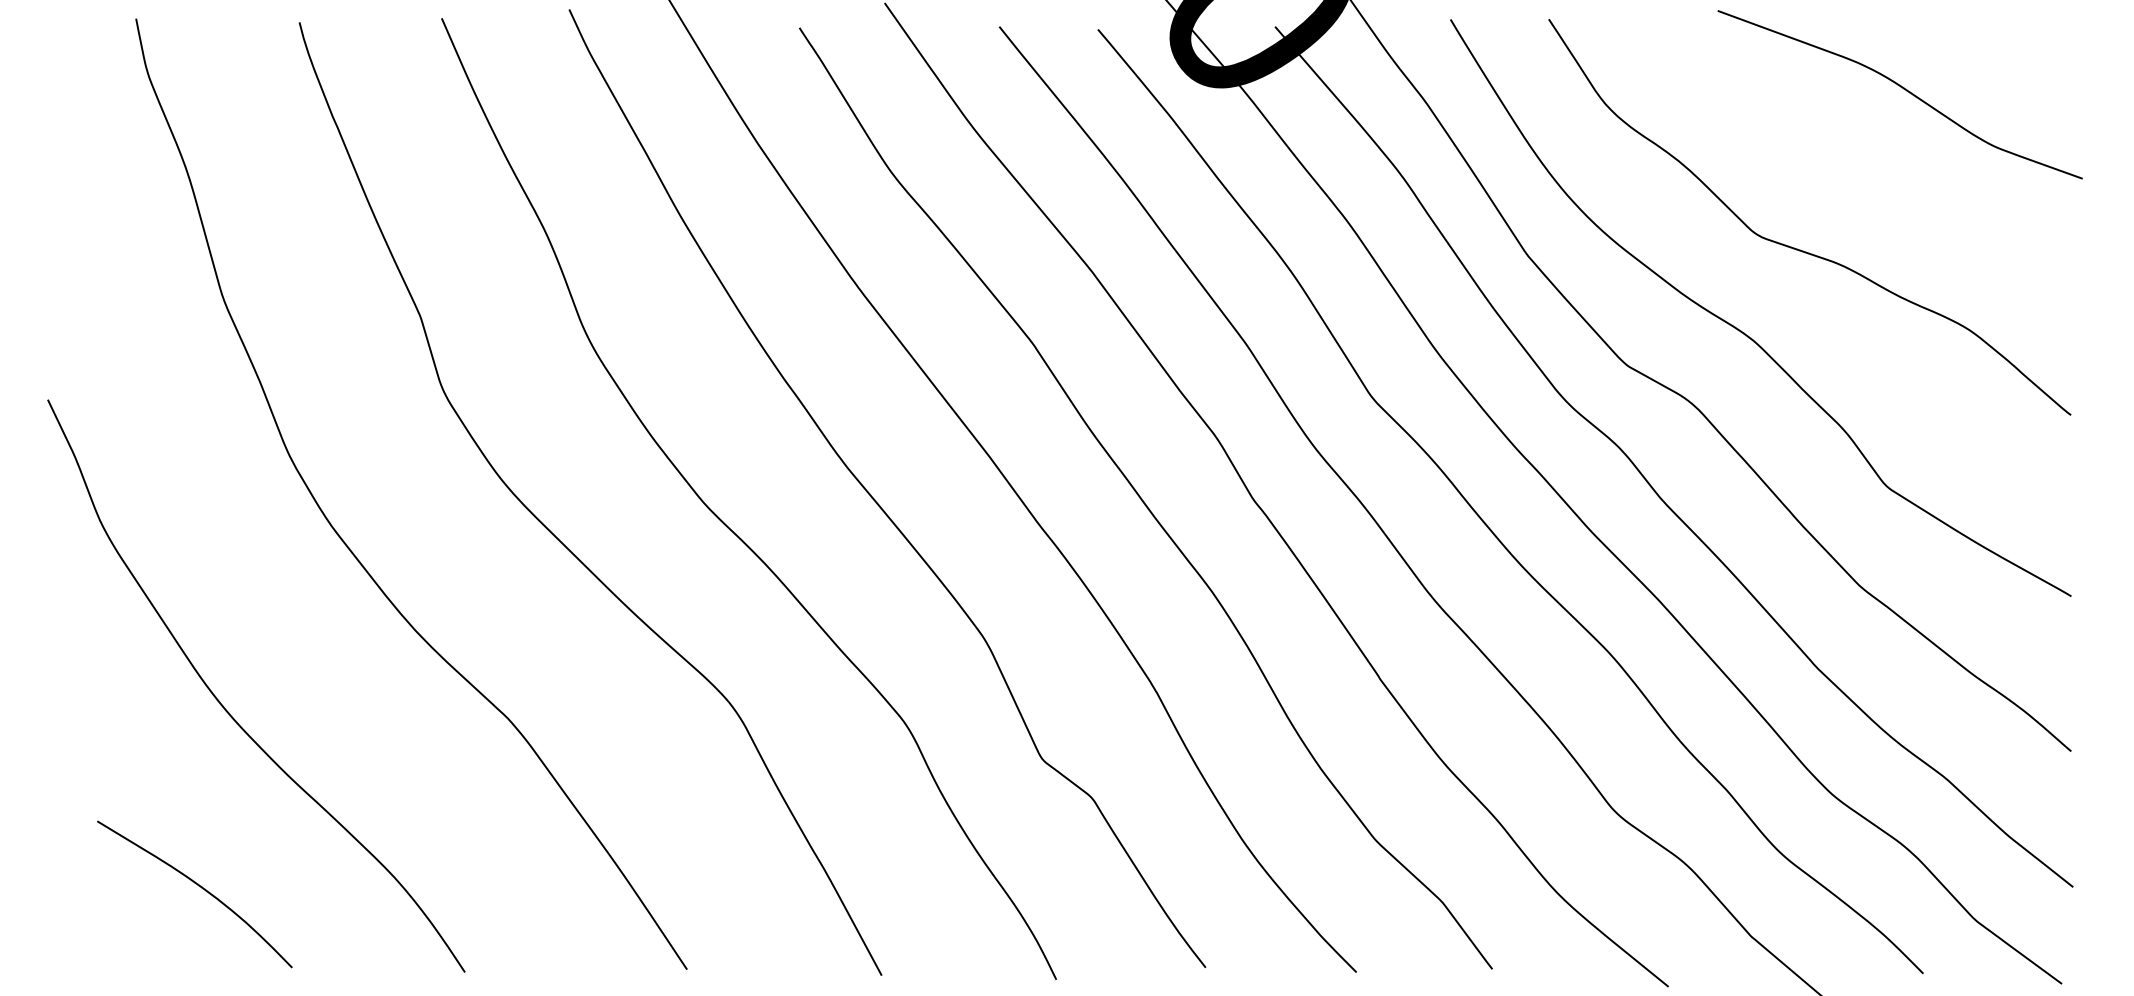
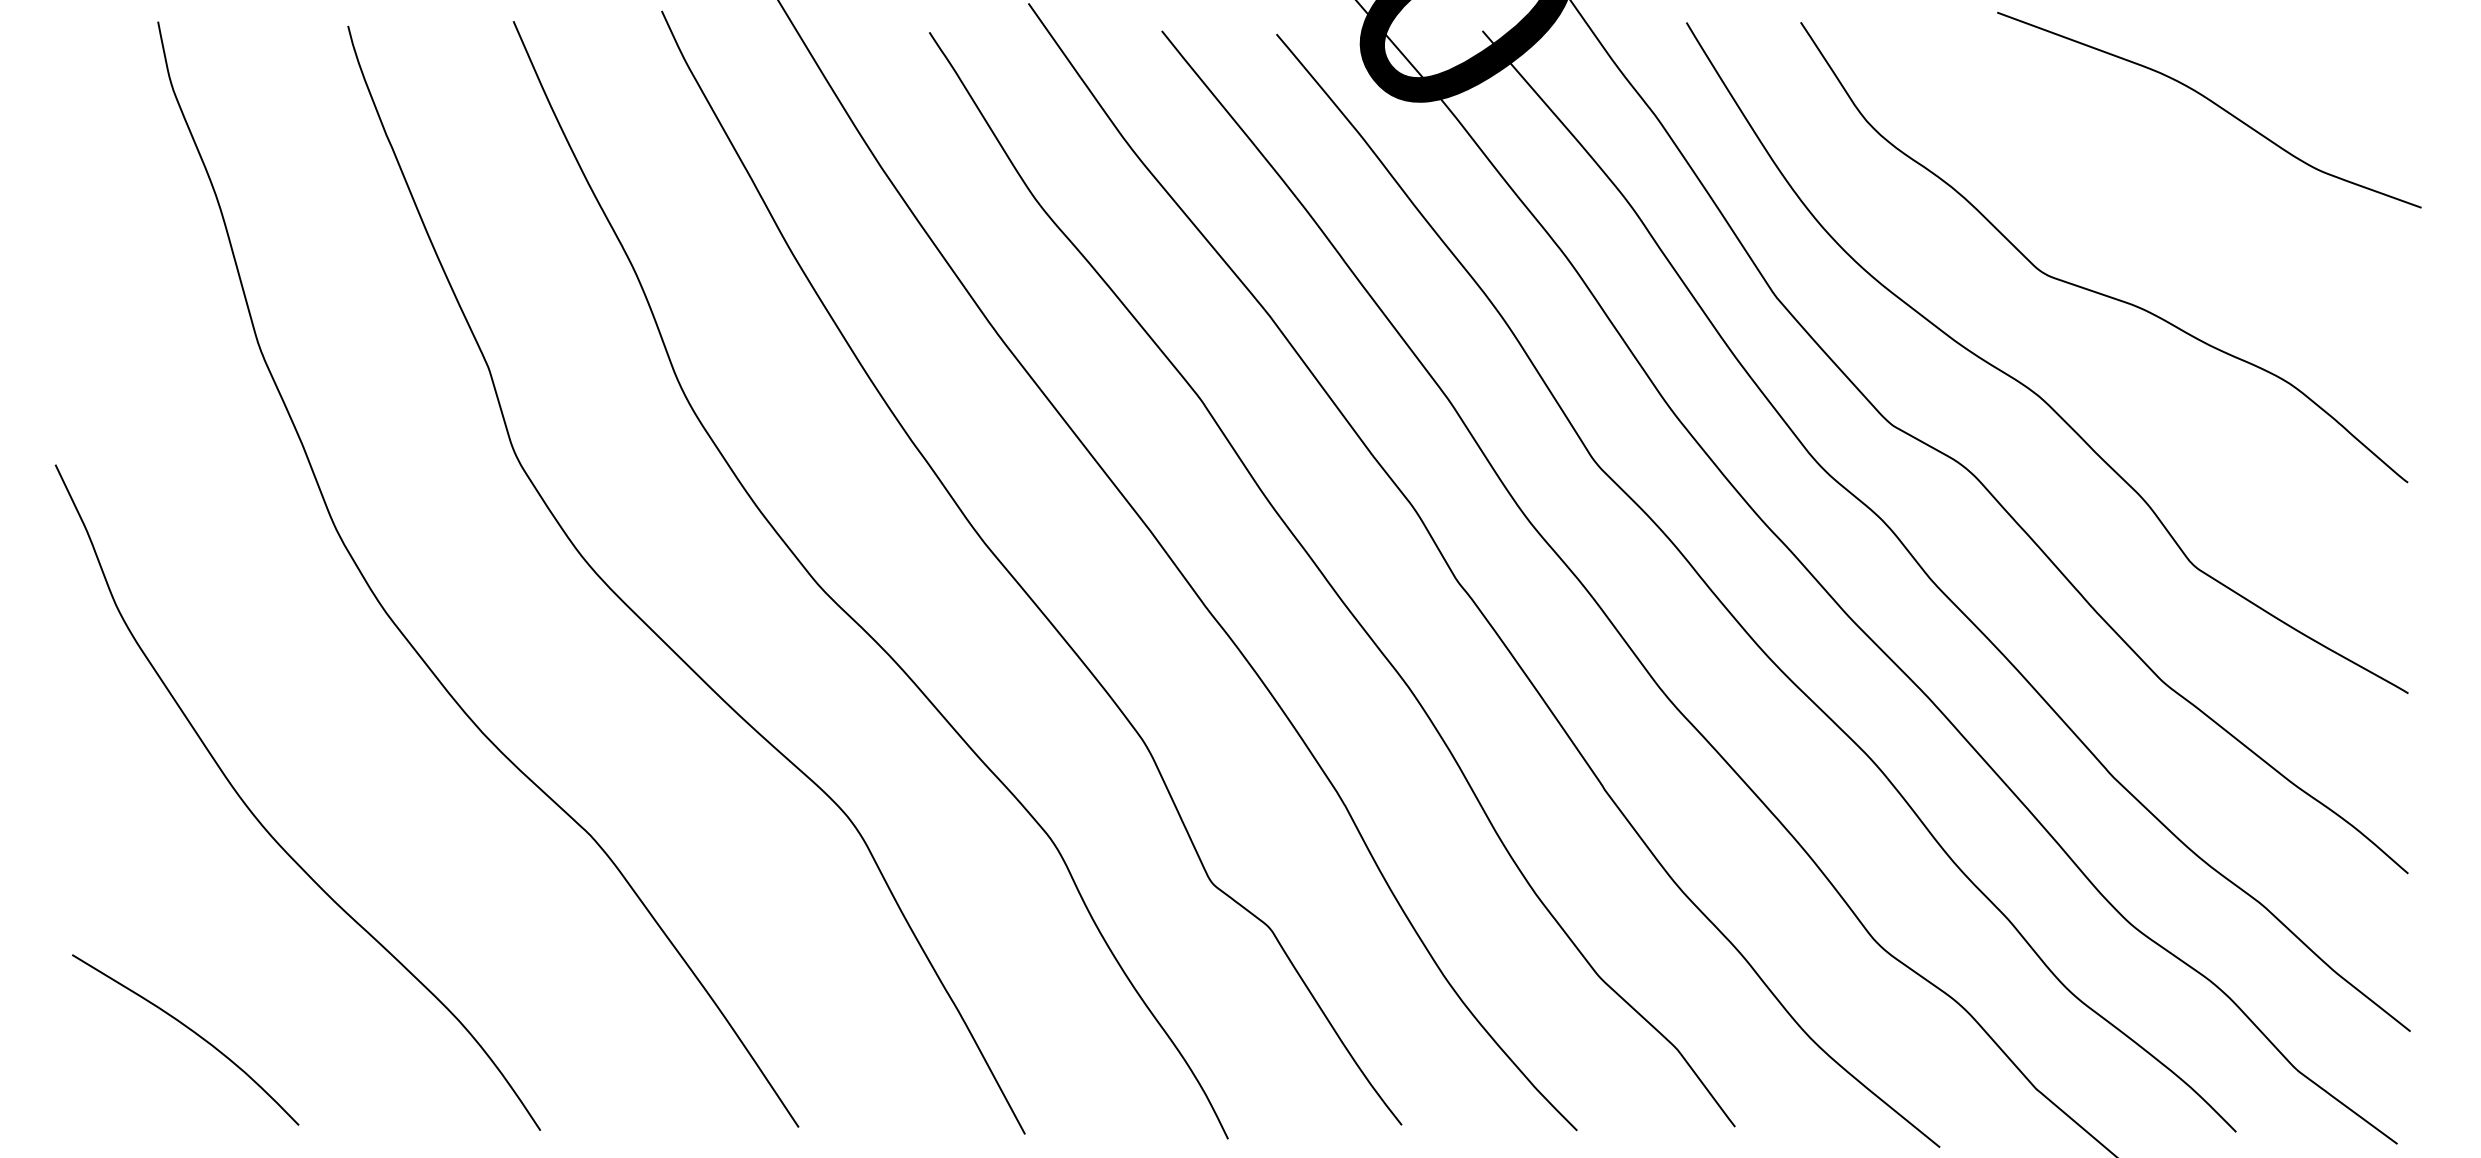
curve: (198, 886) -> (189, 1030), moved

